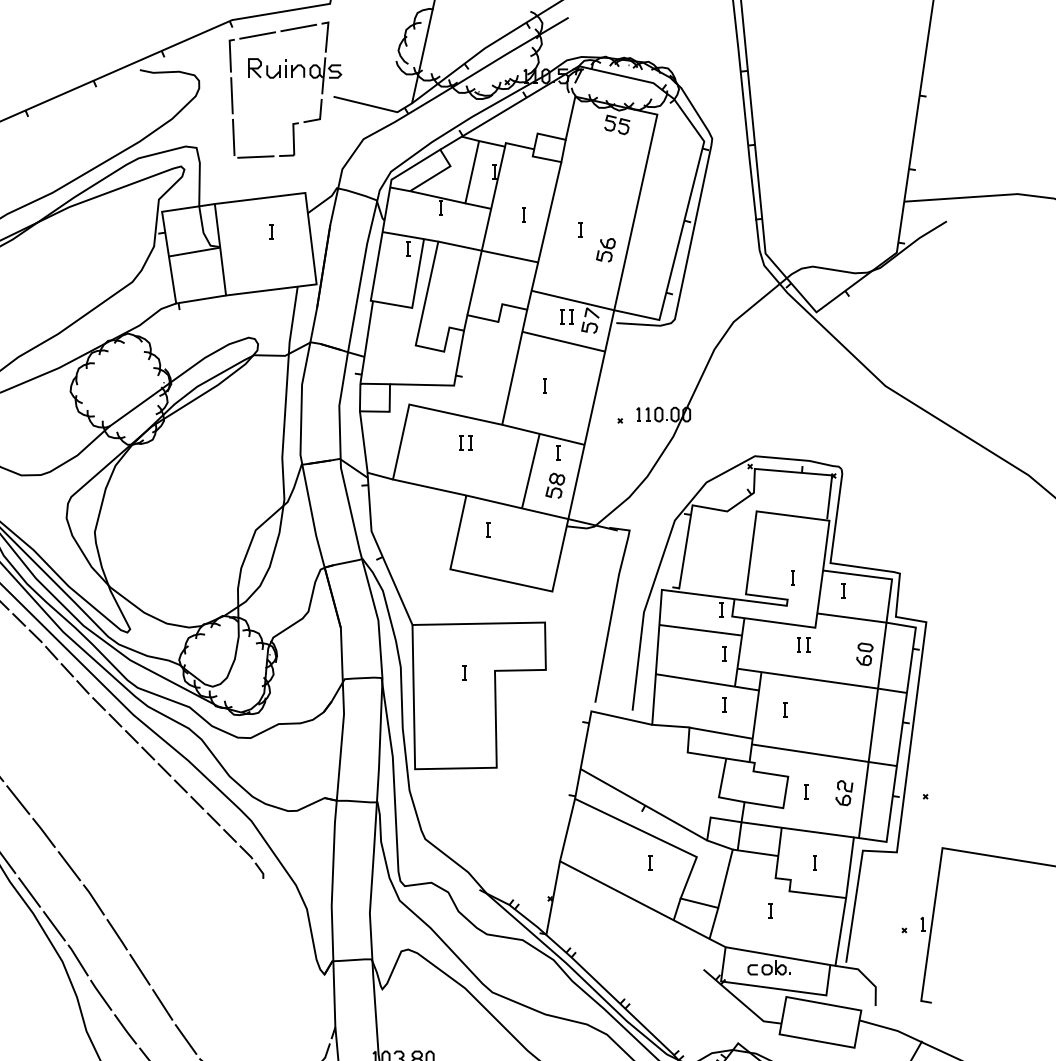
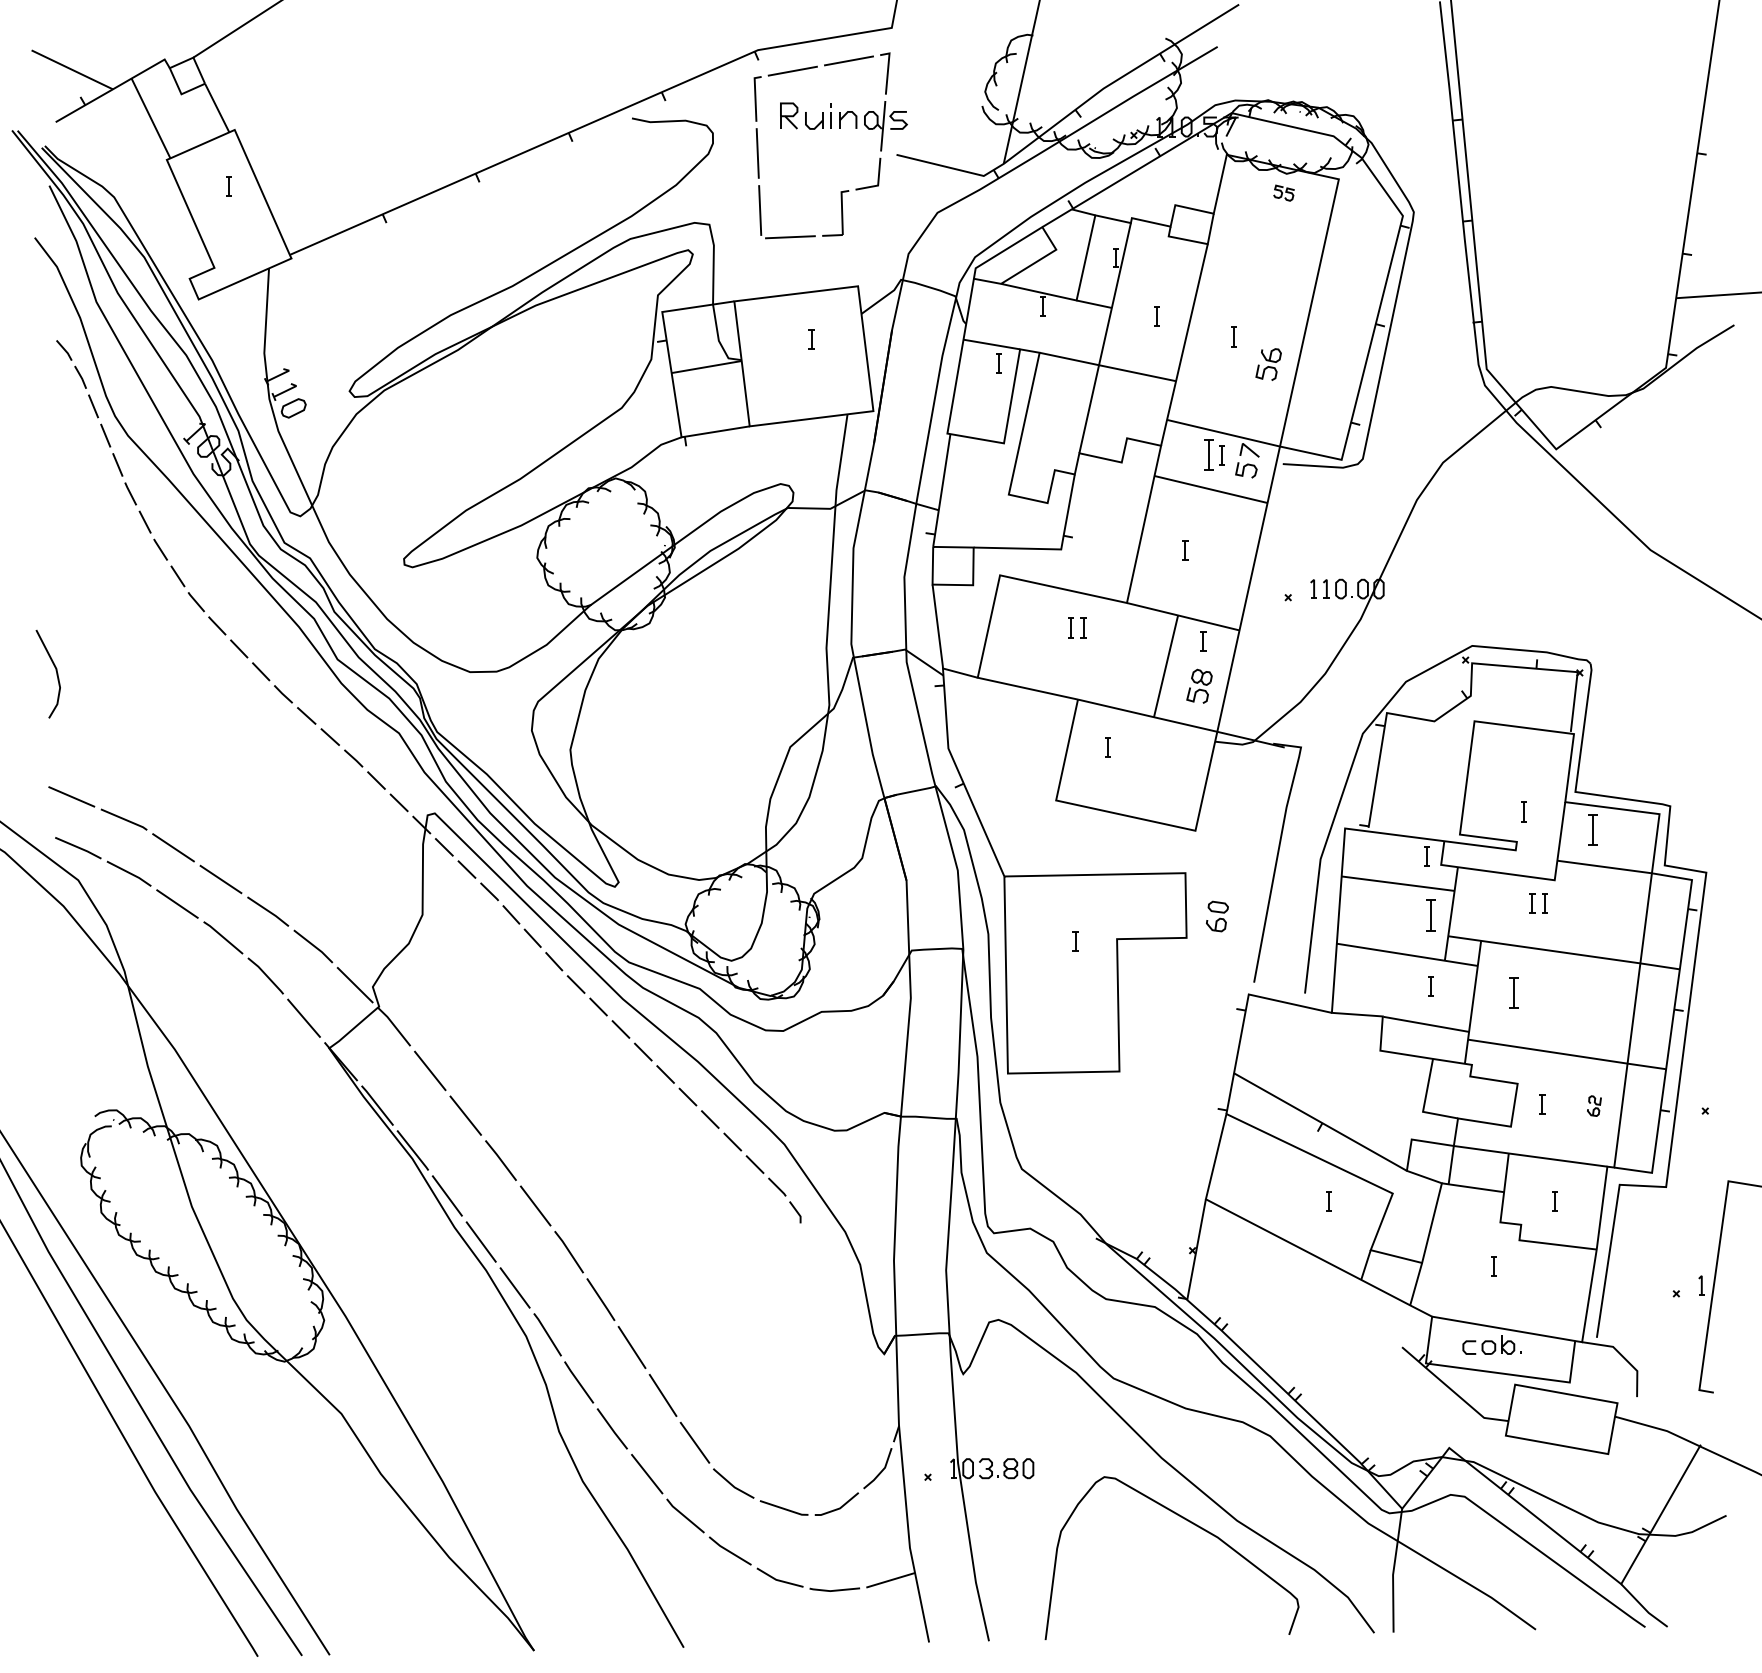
part: (616, 124) -> (1283, 192), size x0.6
part: (561, 316) -> (1208, 455), size x1.6
part: (843, 591) -> (1592, 830), size x1.6
part: (724, 653) -> (1430, 915), size x1.6
part: (864, 654) -> (1217, 916), moved
part: (785, 709) -> (1513, 992), size x1.6
part: (844, 792) -> (1594, 1105), size x0.6

